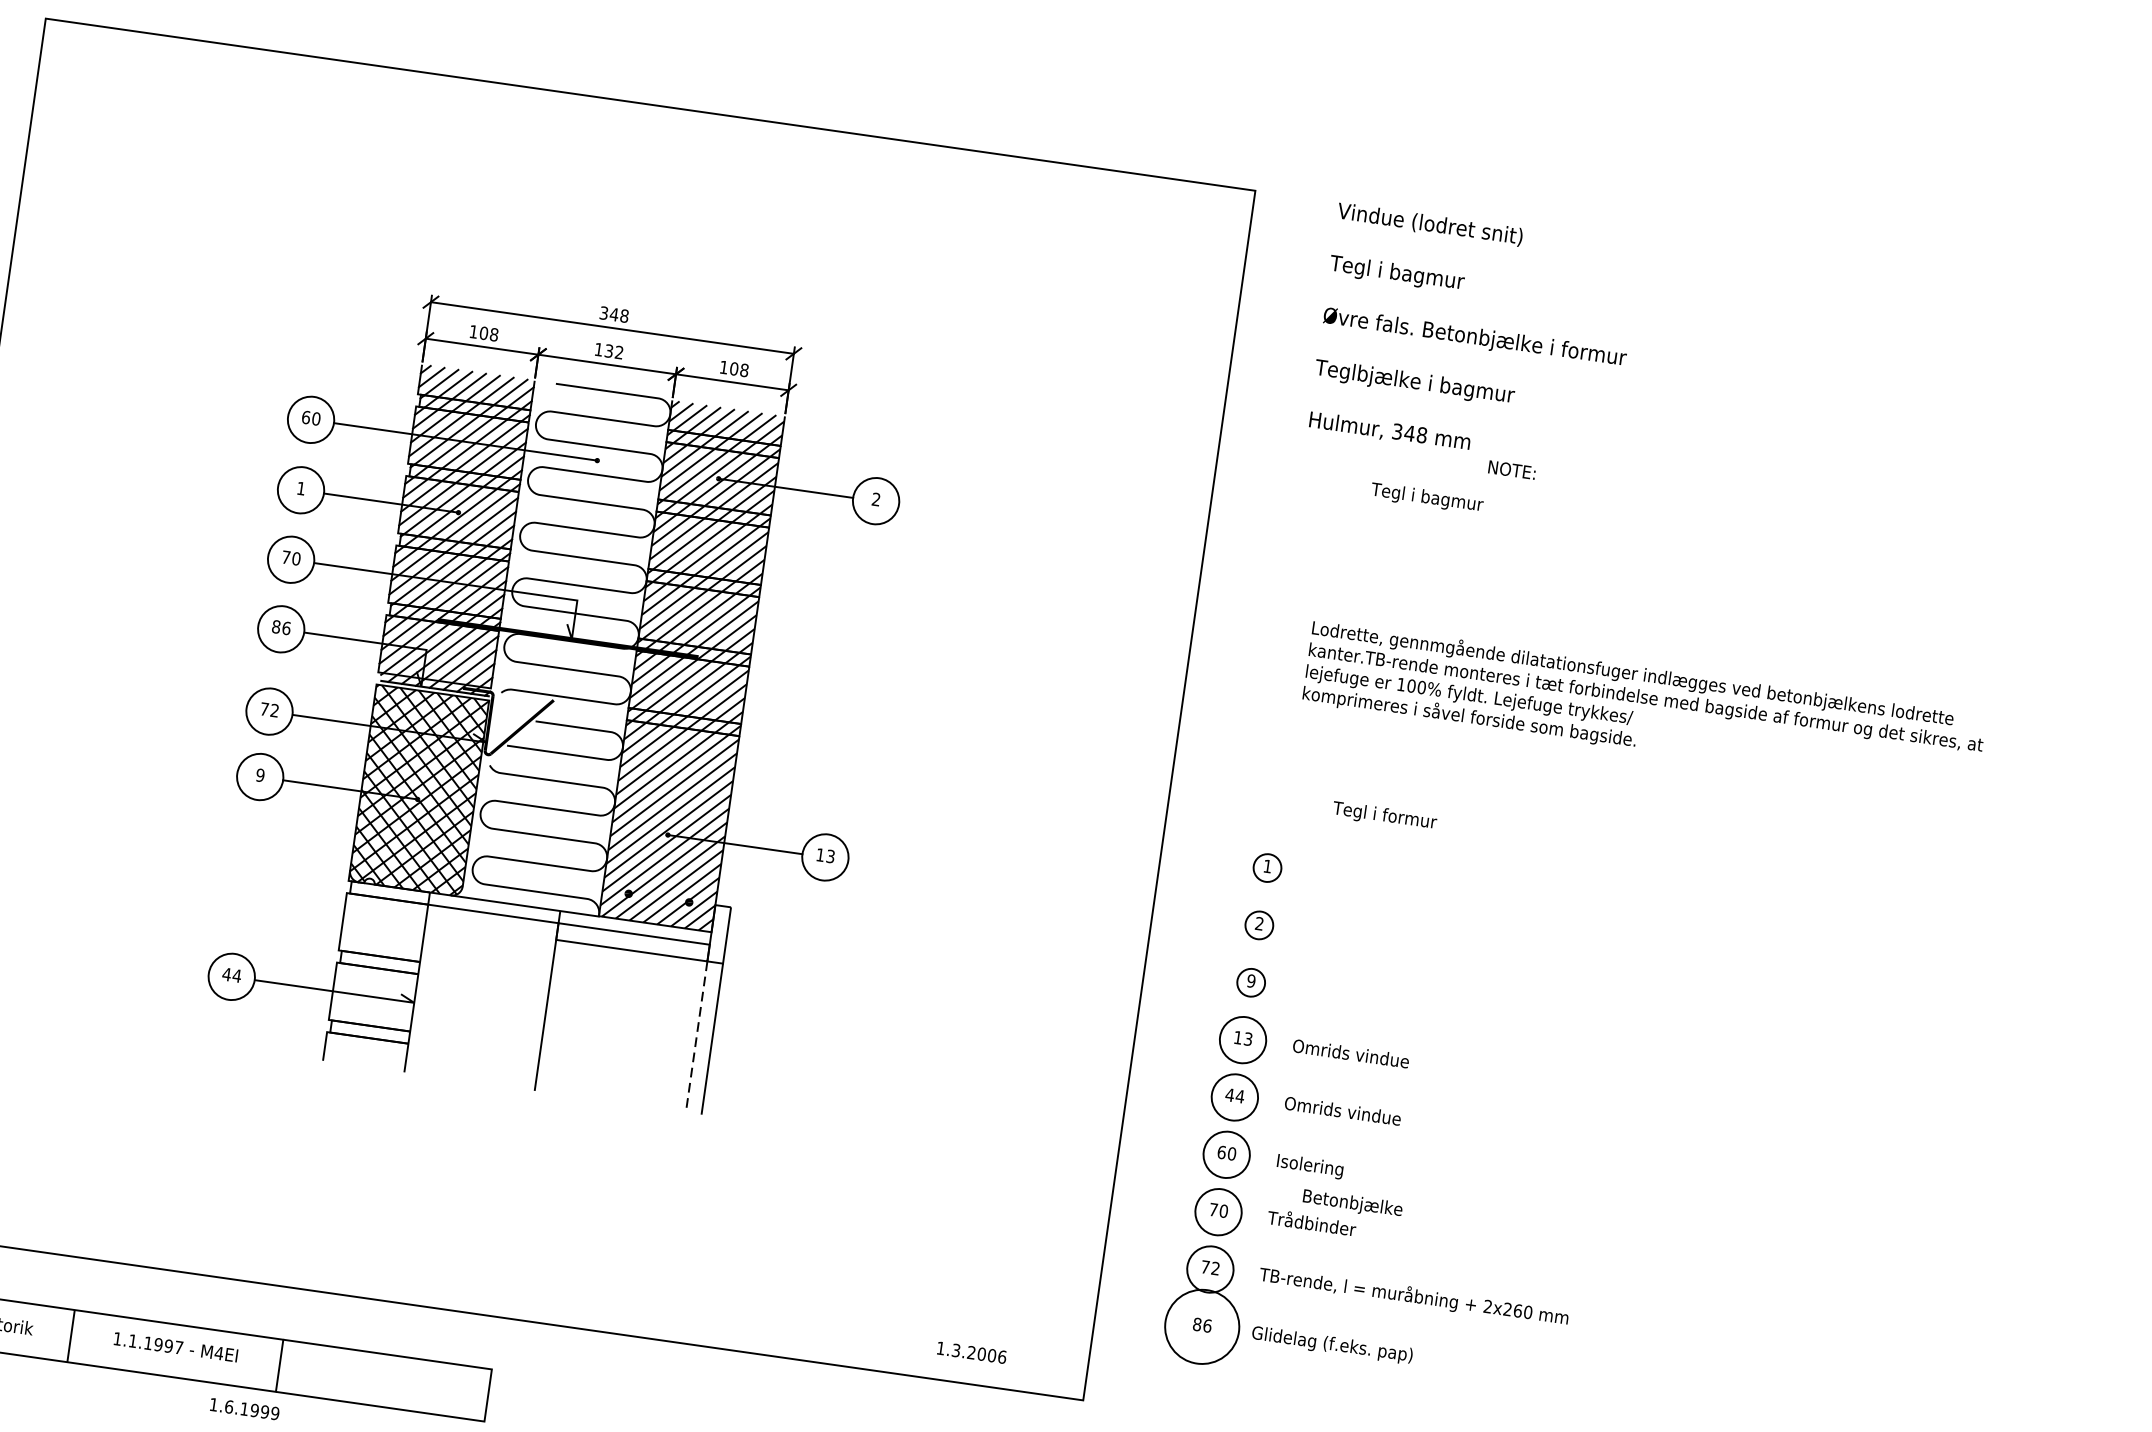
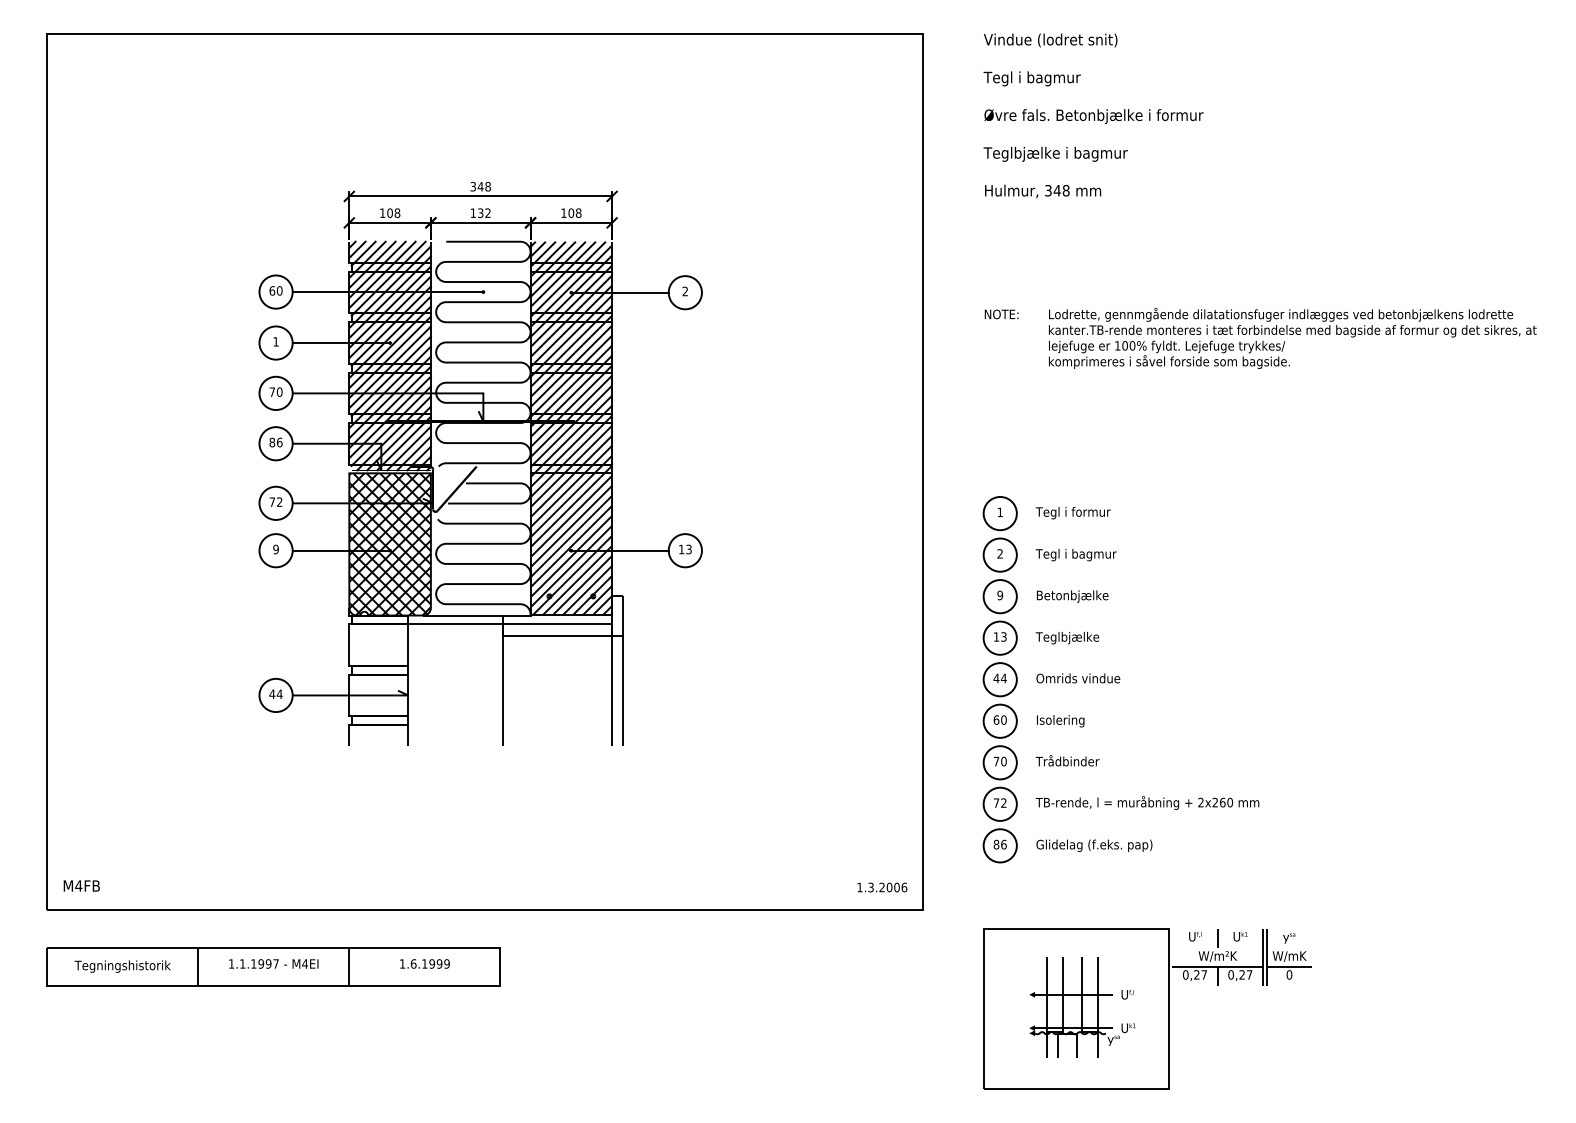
text: (1511, 470) -> (1001, 314), moved
text: (1426, 498) -> (1075, 555), moved
text: (1644, 708) -> (1292, 338), moved
text: (1383, 816) -> (1072, 513), moved
circle: (1266, 867) -> (999, 513), size x1.67
circle: (1258, 924) -> (999, 554), size x1.67
circle: (1250, 982) -> (999, 596), size x1.67
line: (697, 1037) -> (612, 691), dashed -> solid
text: (1349, 1054) -> (1077, 637), Omrids vindue -> Teglbjælke
text: (1352, 1204) -> (1072, 596), moved
circle: (1201, 1326) -> (999, 845), size x0.62
text: (972, 1352) -> (882, 887), moved
text: (244, 1408) -> (424, 963), moved

